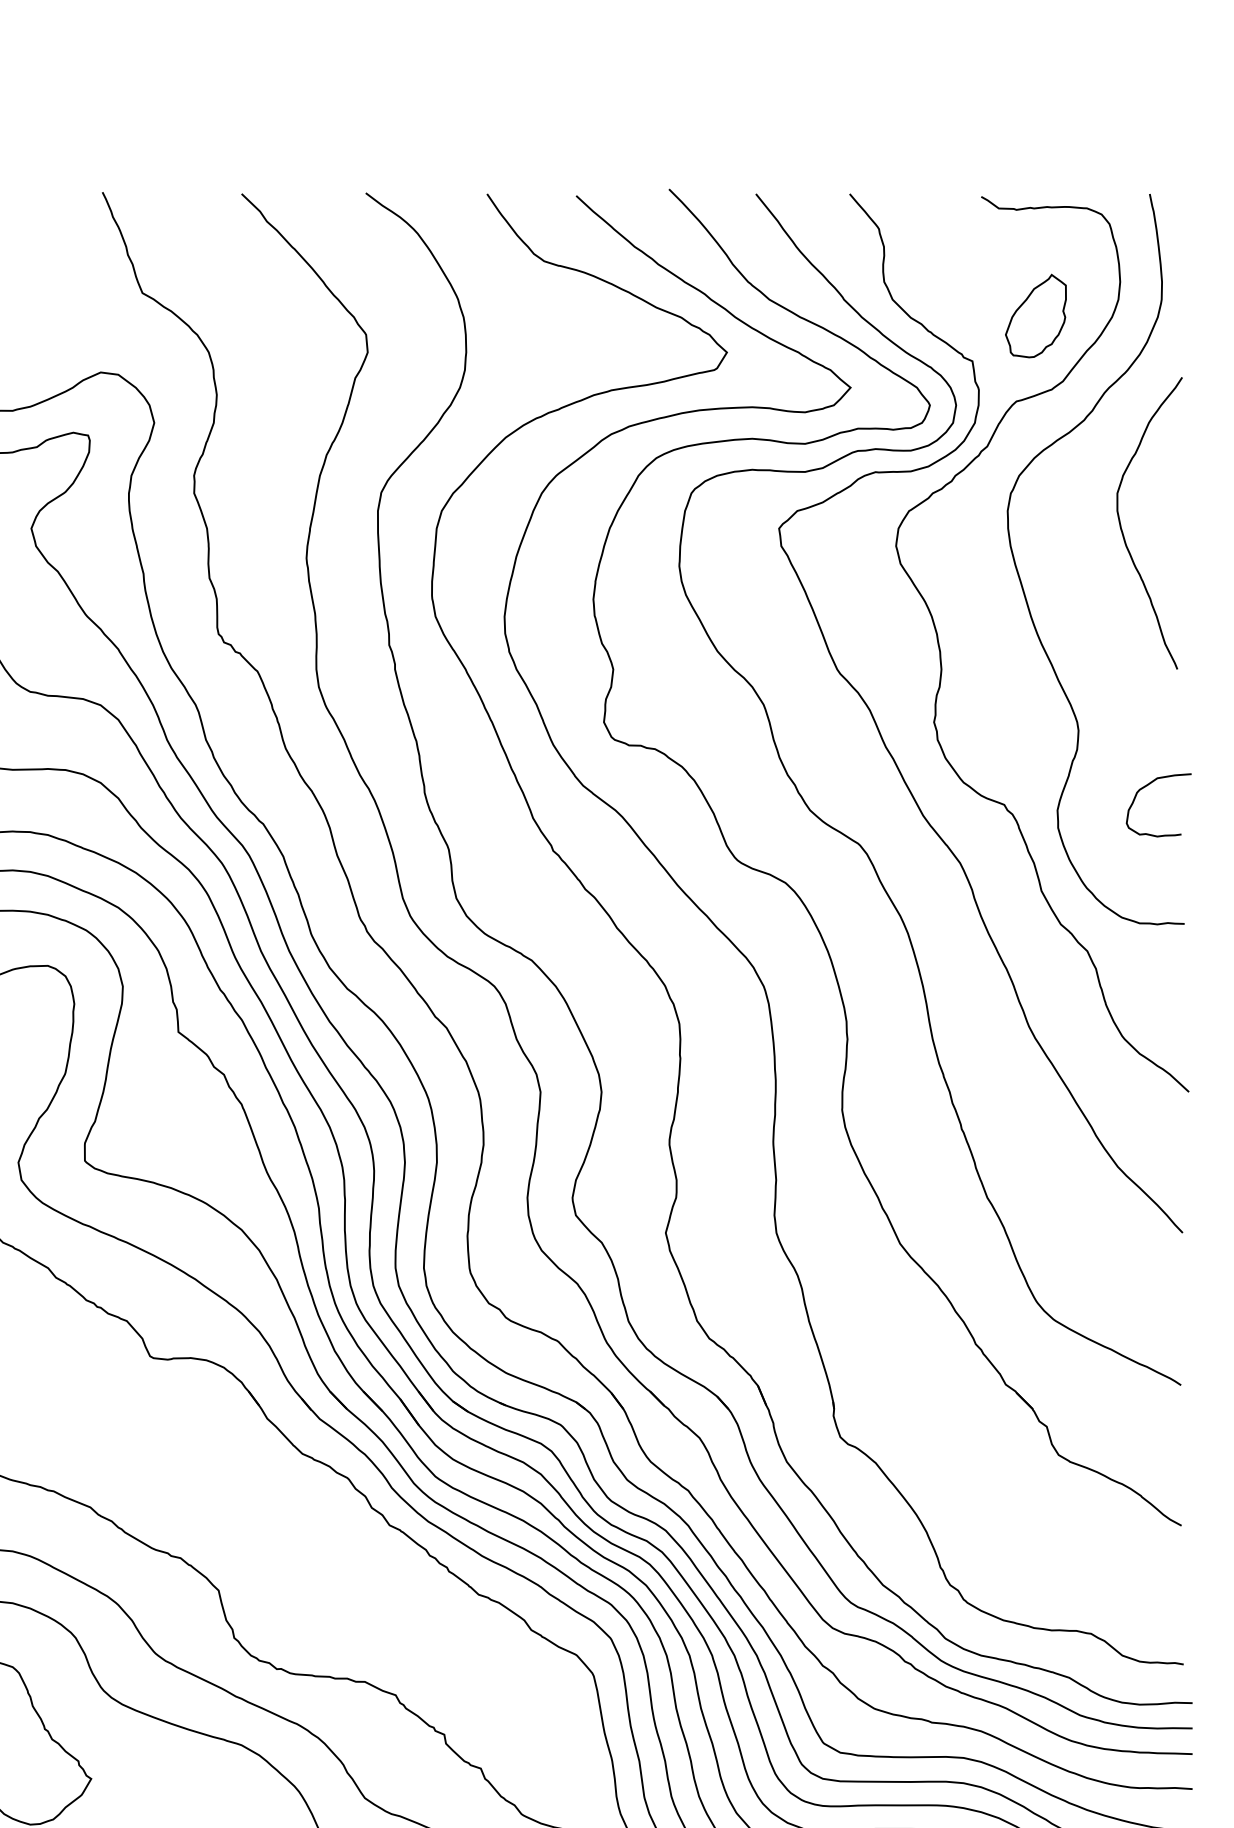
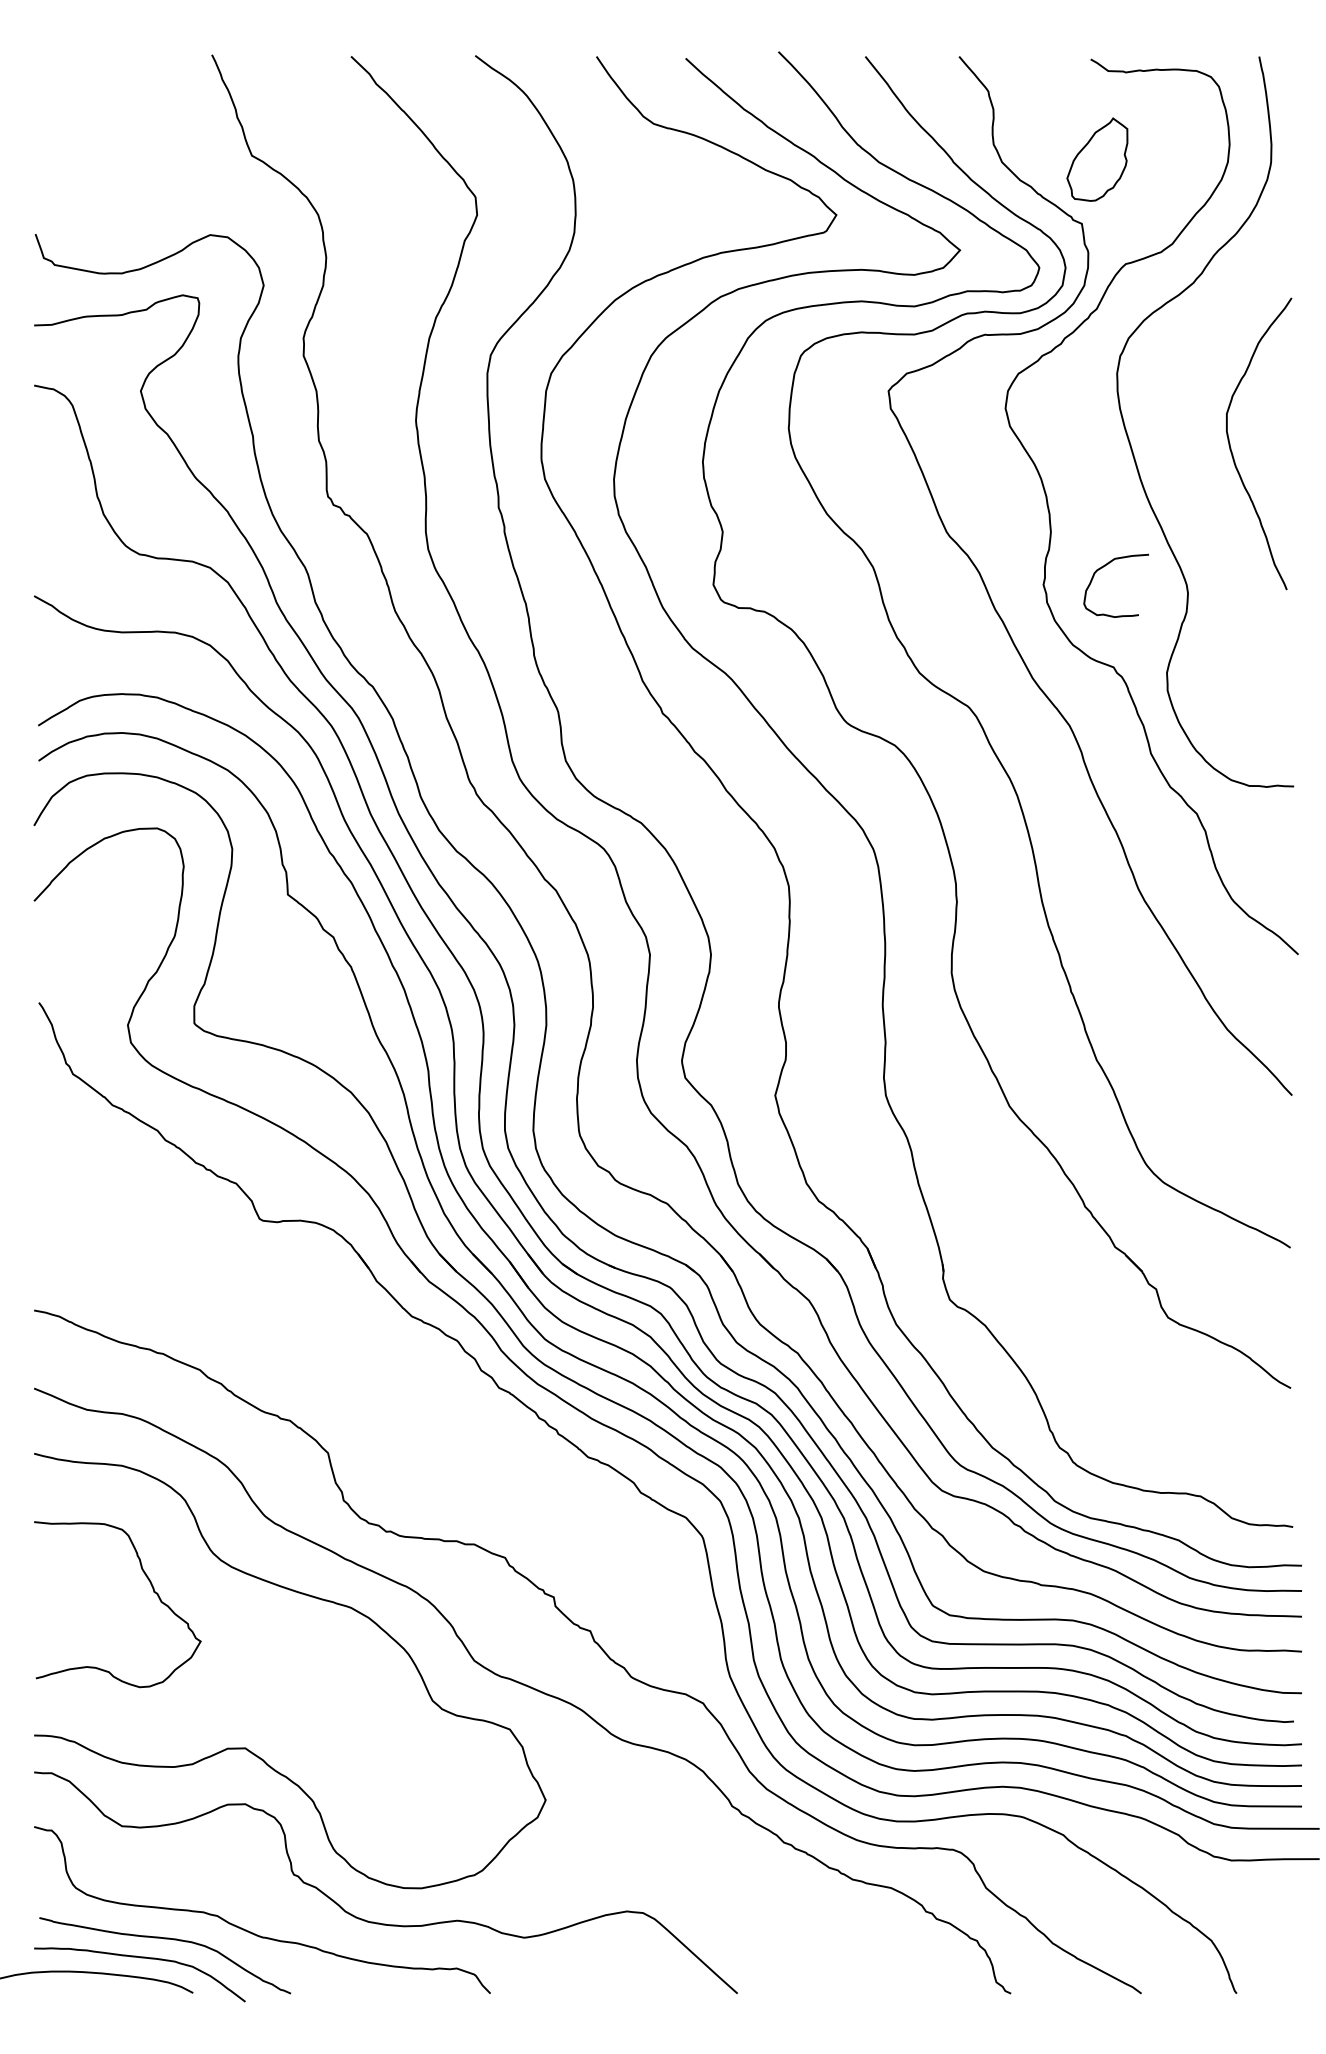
part: (1036, 315) -> (1097, 159), moved
curve: (1123, 530) -> (1232, 451), moved
curve: (1145, 787) -> (1102, 568), moved

